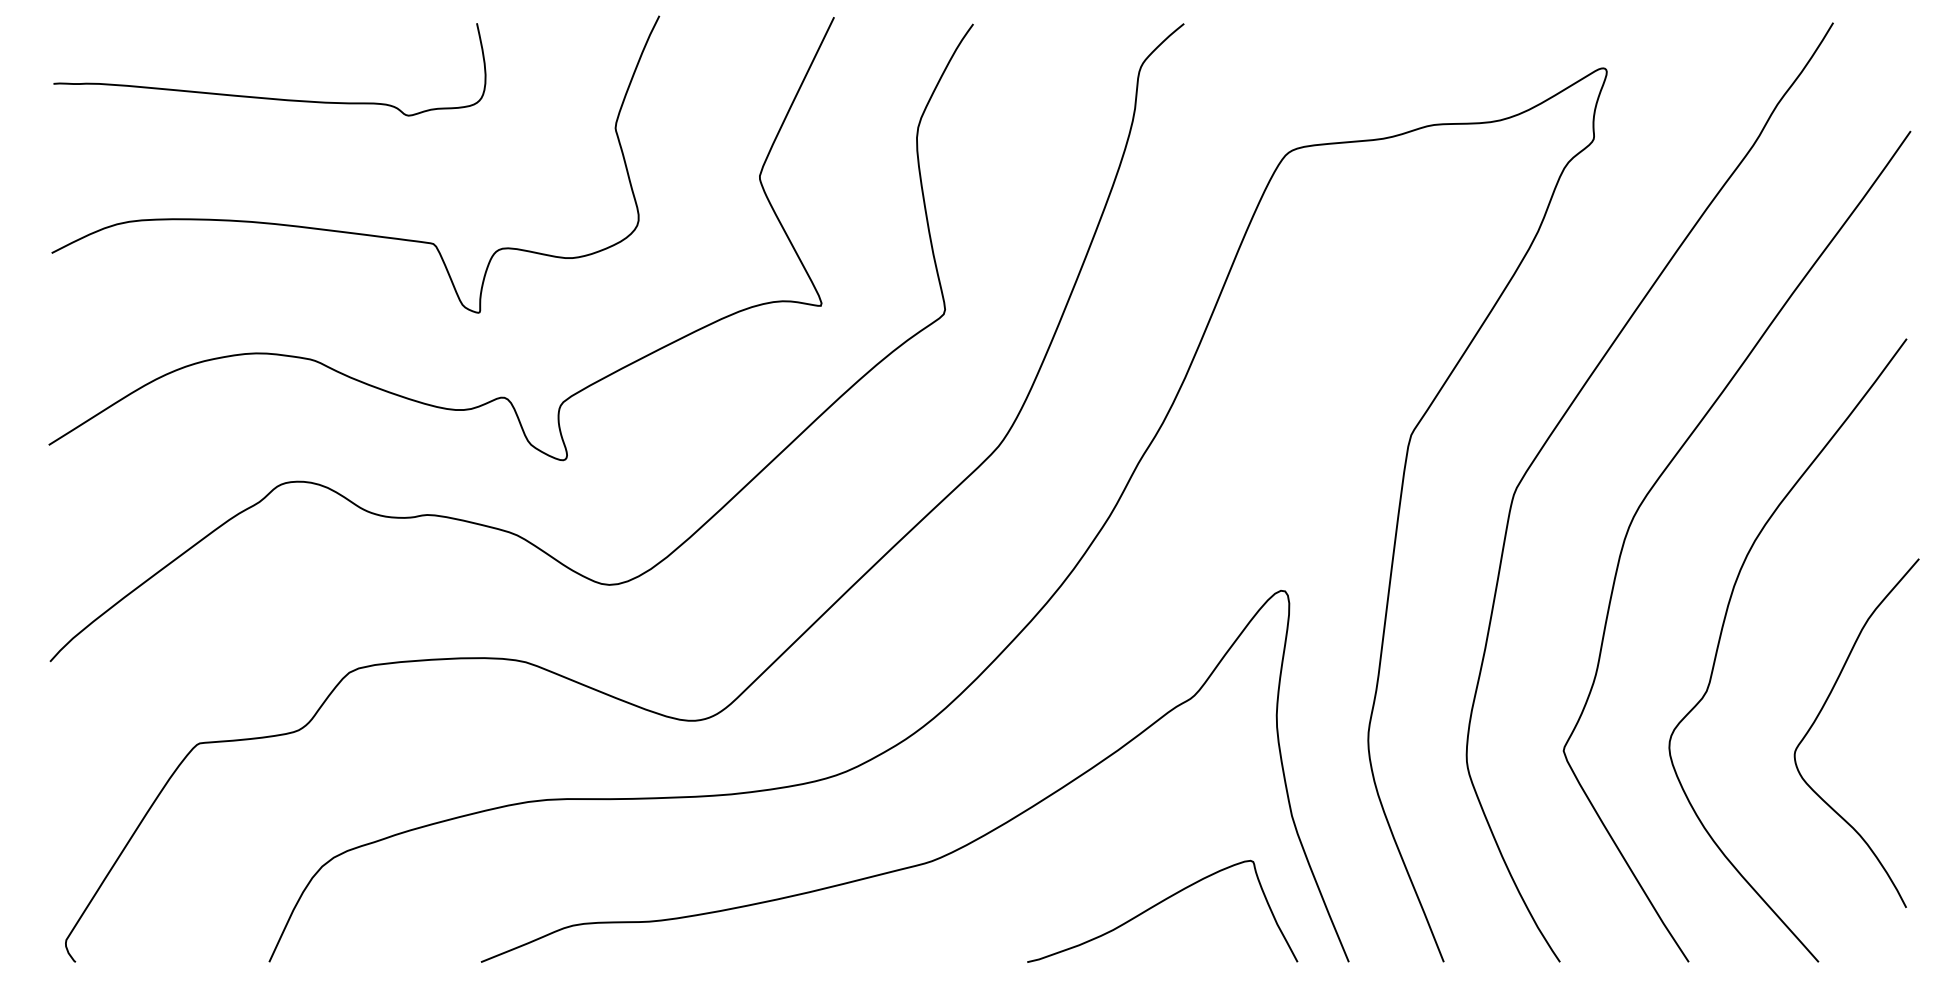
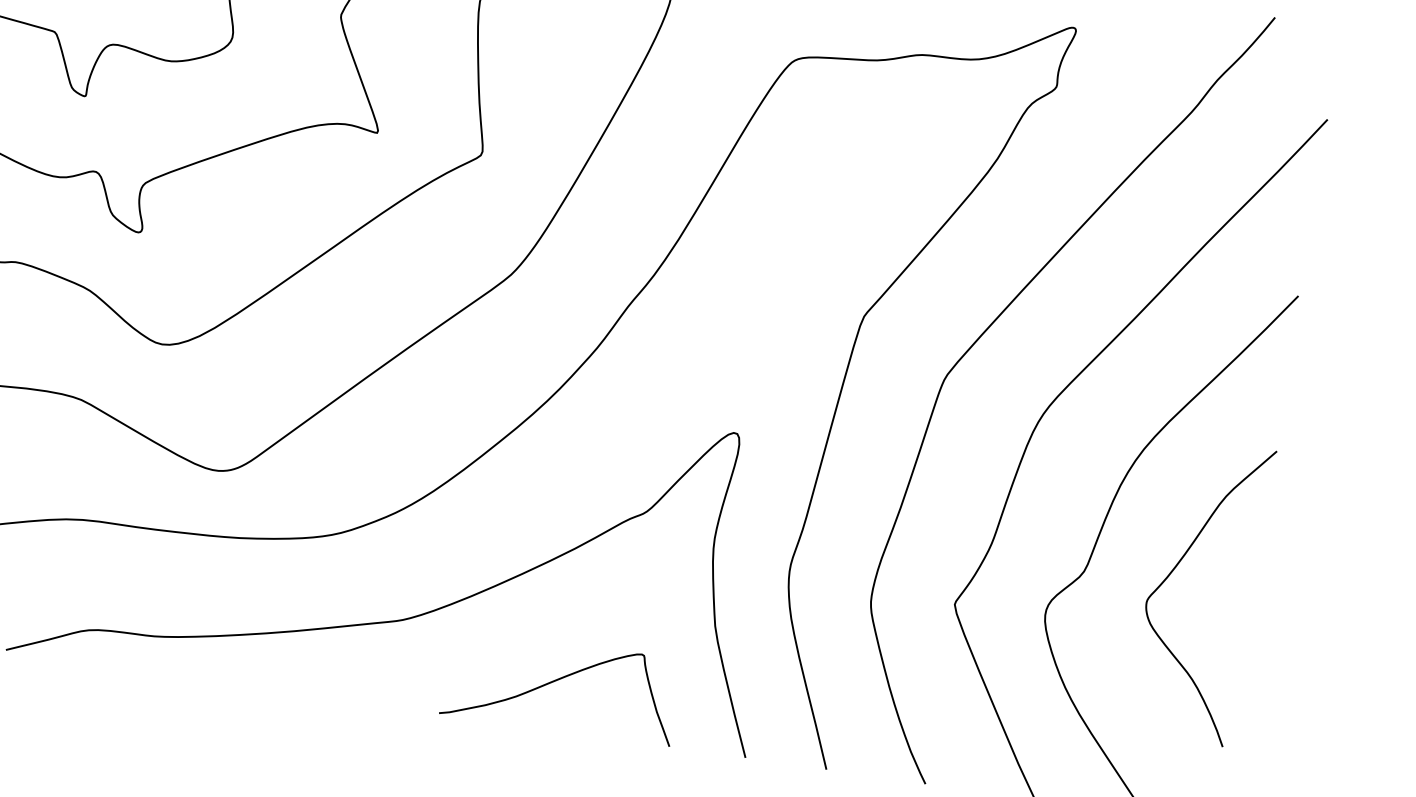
curve: (1820, 713) -> (1173, 570), moved
curve: (1159, 904) -> (558, 680), moved

